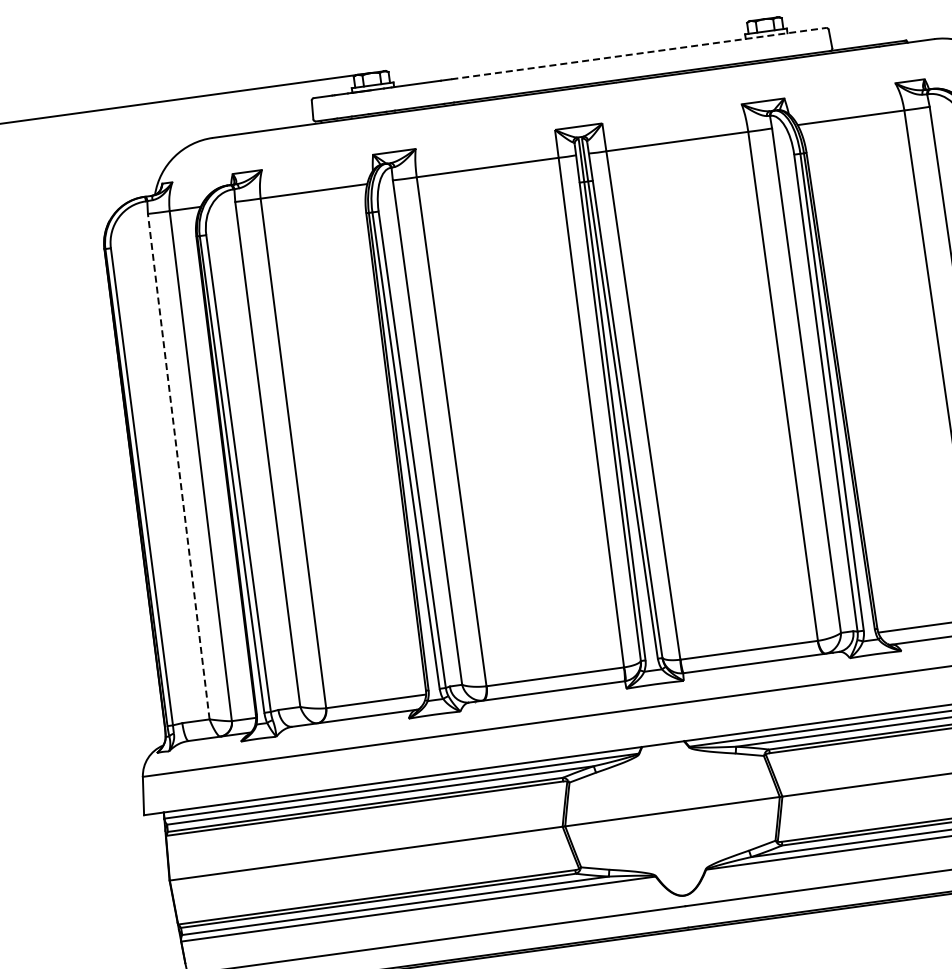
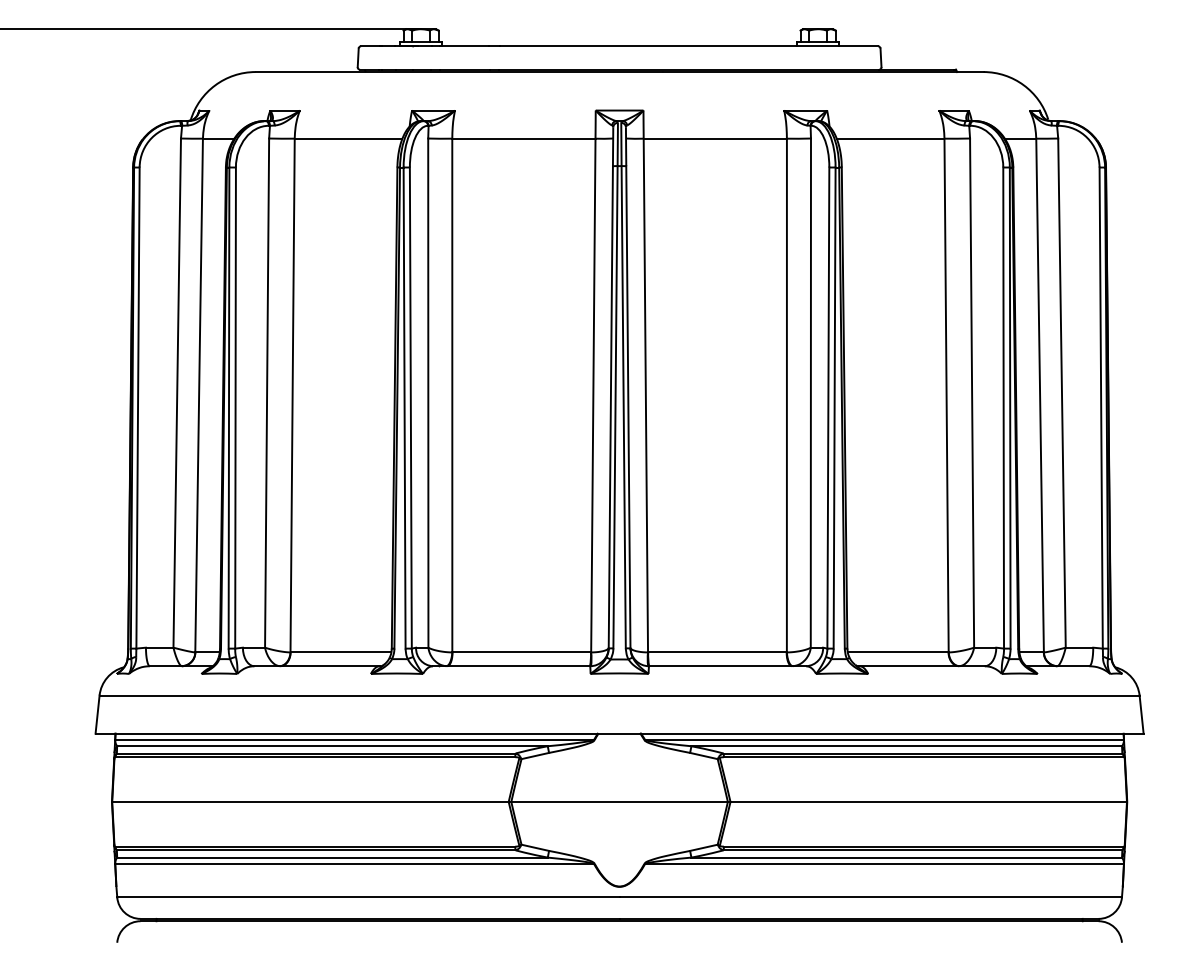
line: (639, 53) -> (689, 46), dashed -> solid
line: (179, 467) -> (177, 393), dashed -> solid

